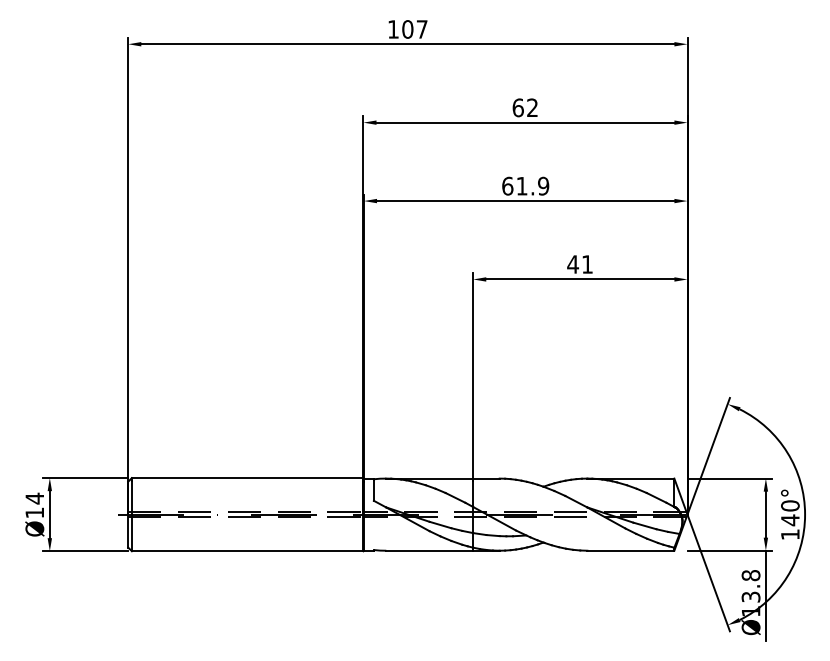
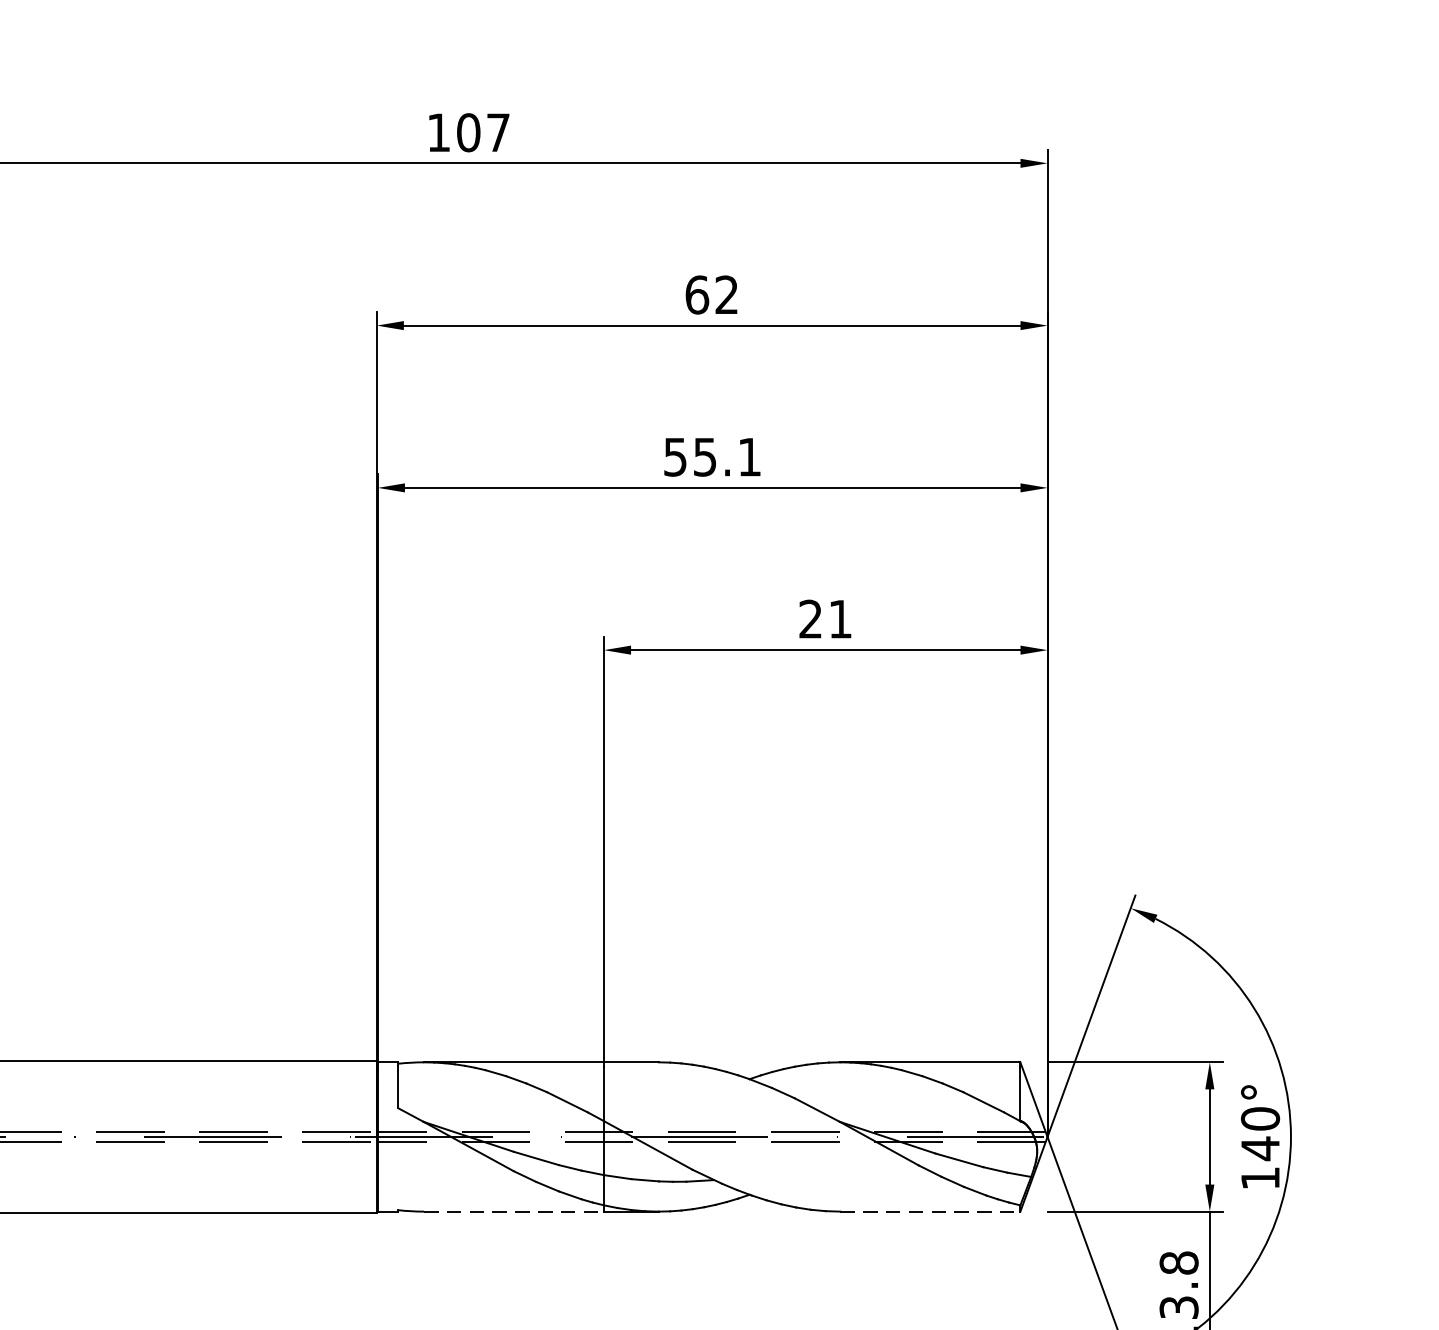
text: (525, 185) -> (712, 455), 61.9 -> 55.1
text: (573, 264) -> (811, 619), 41 -> 21
line: (430, 550) -> (515, 1211), solid -> dashed
line: (631, 550) -> (931, 1211), solid -> dashed

